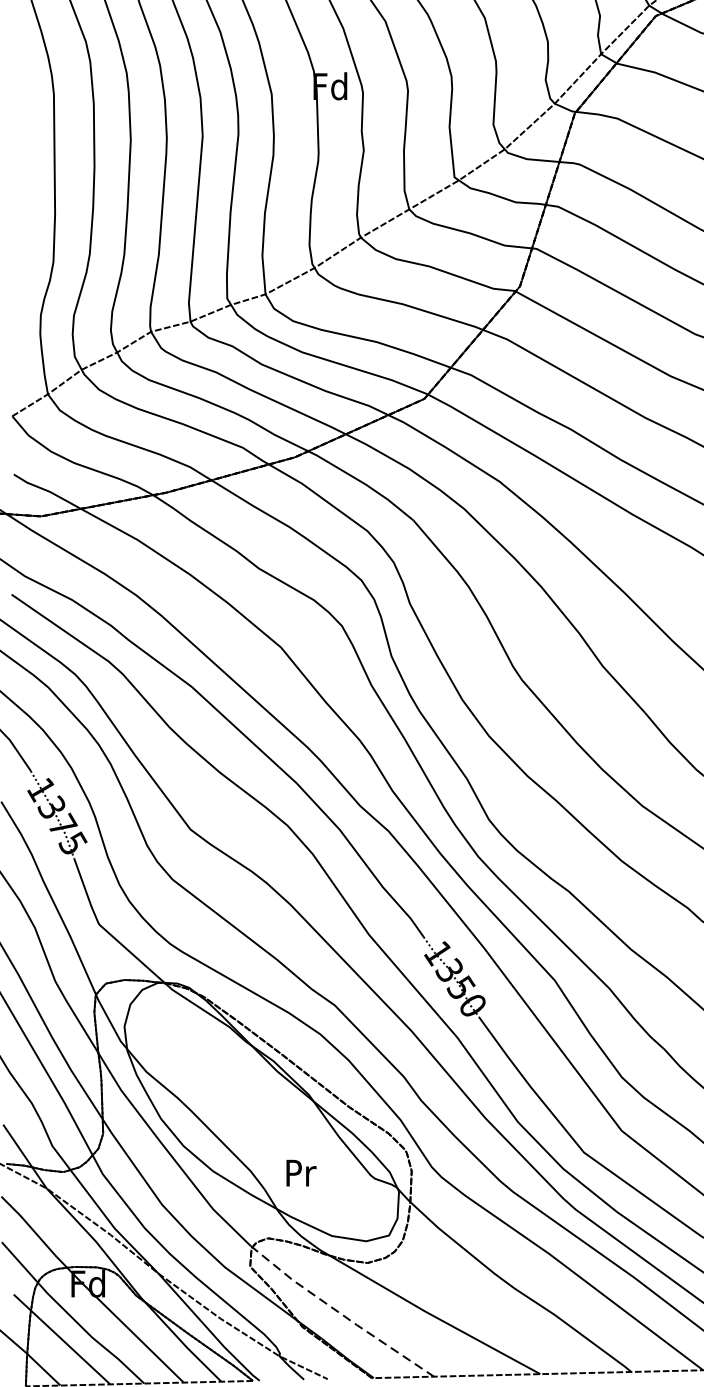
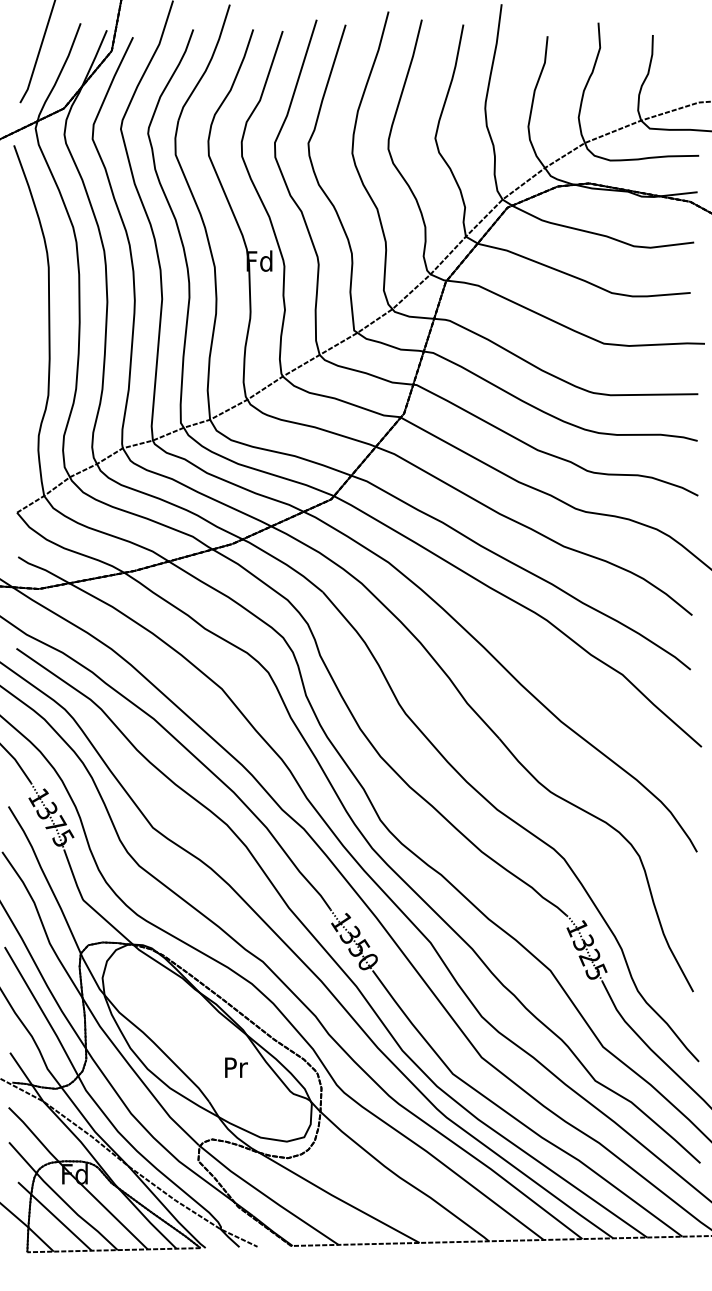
text: (301, 1172) -> (236, 1067), moved
line: (340, 1313) -> (267, 1196), dashed -> solid

